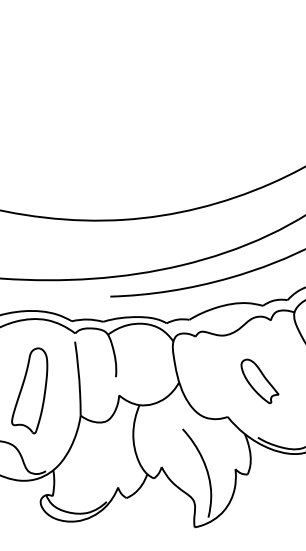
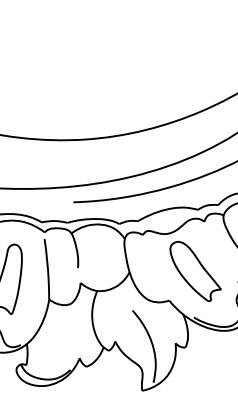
part: (259, 381) -> (195, 271), size x1.67

